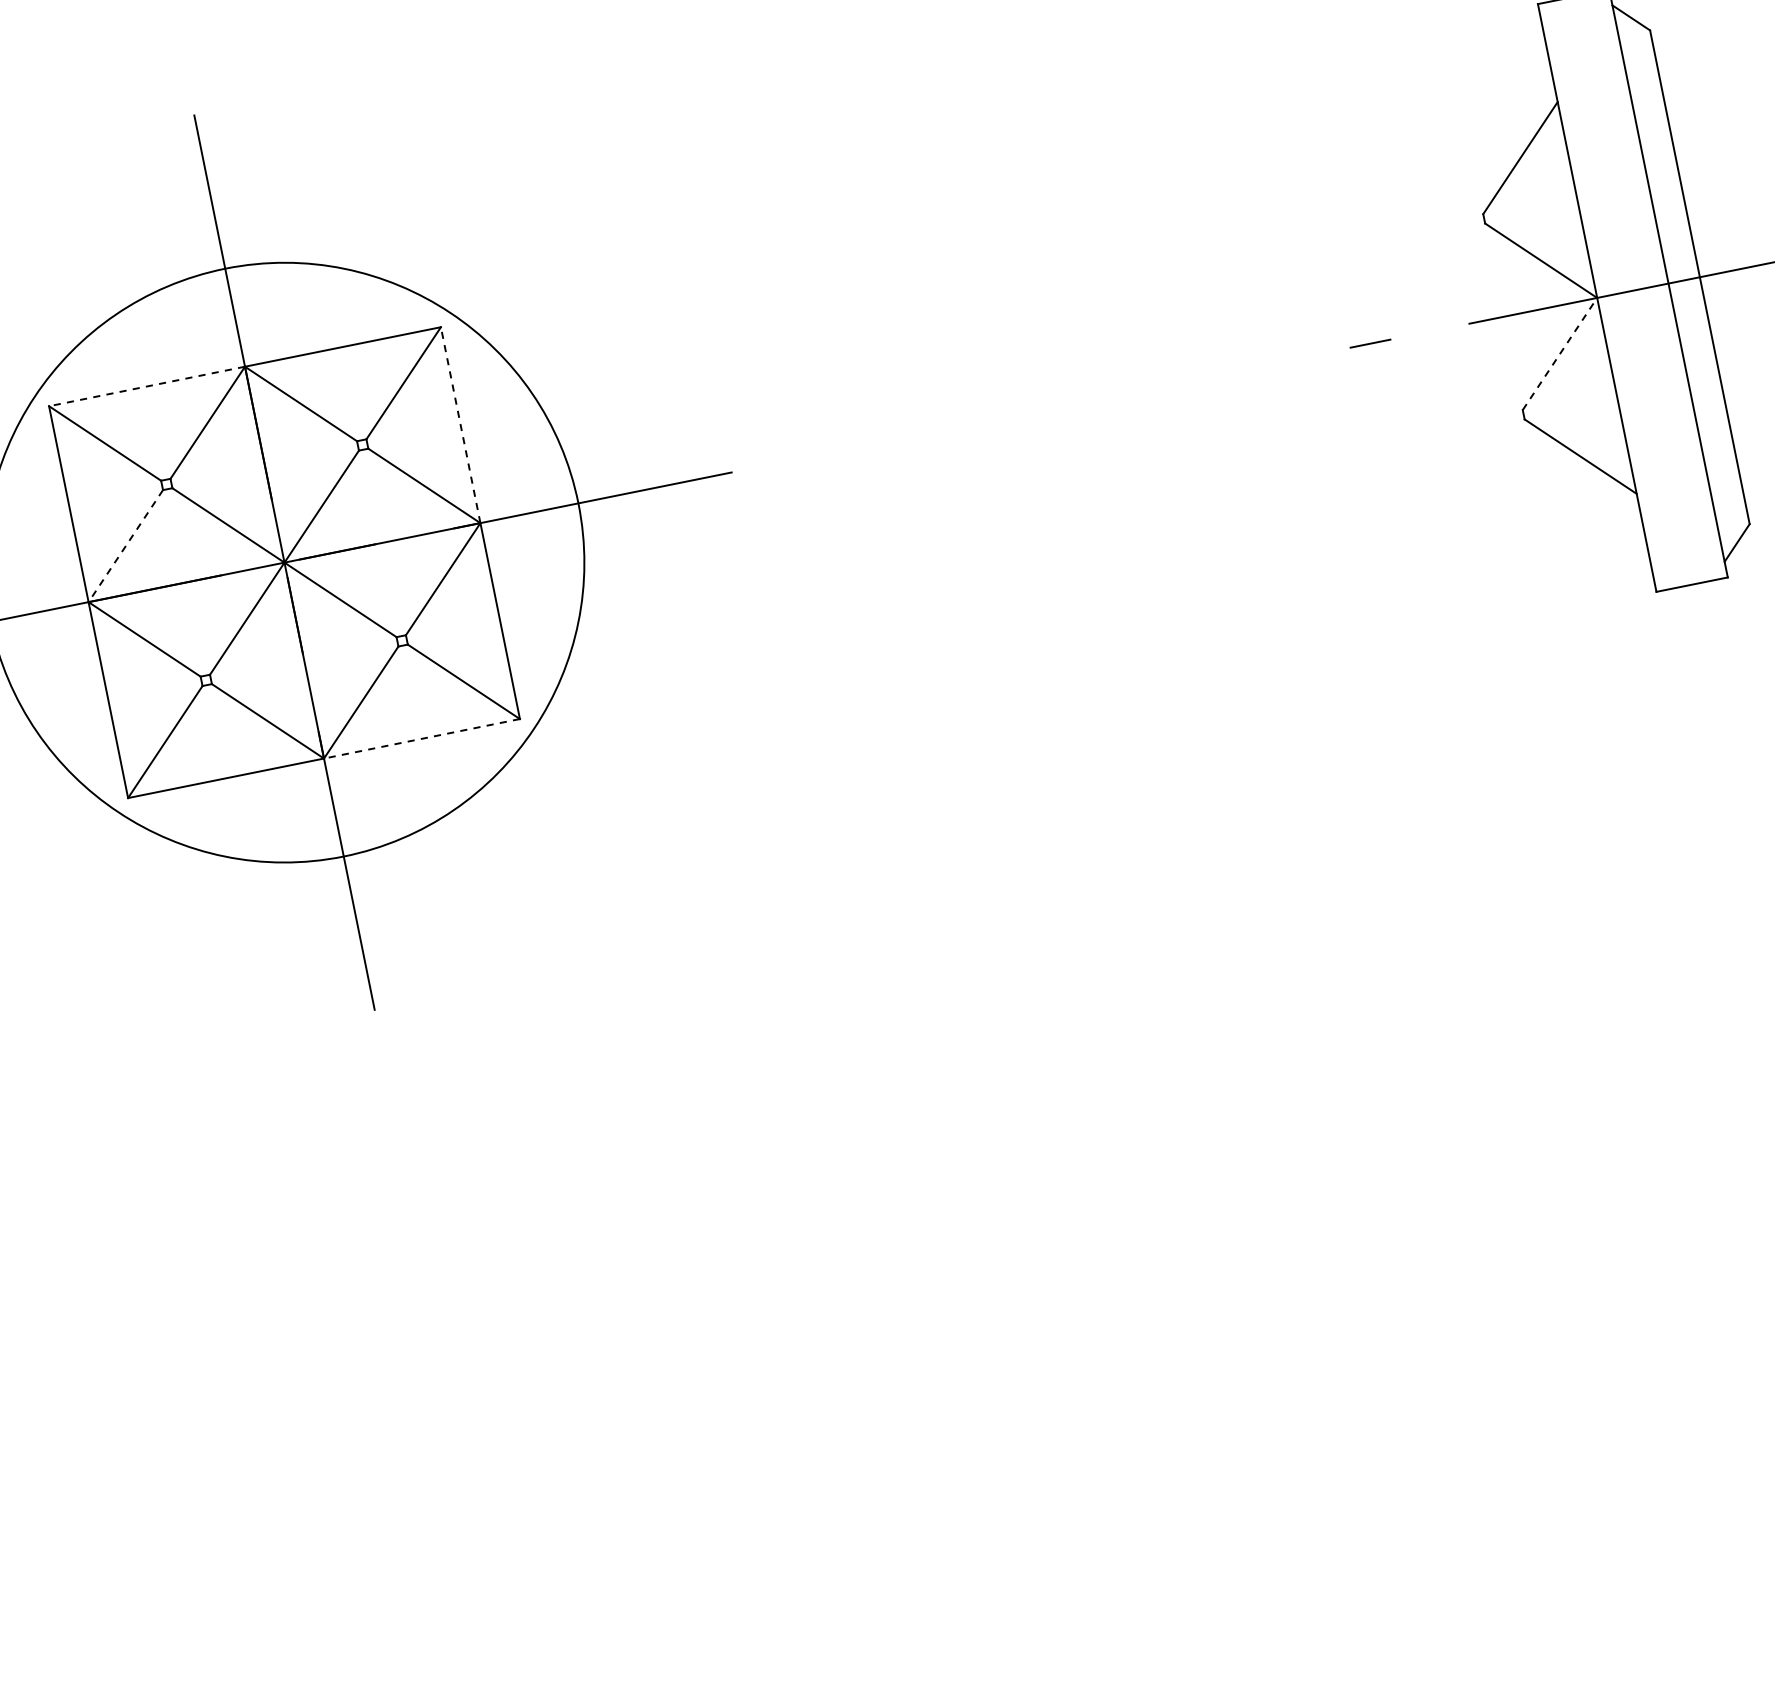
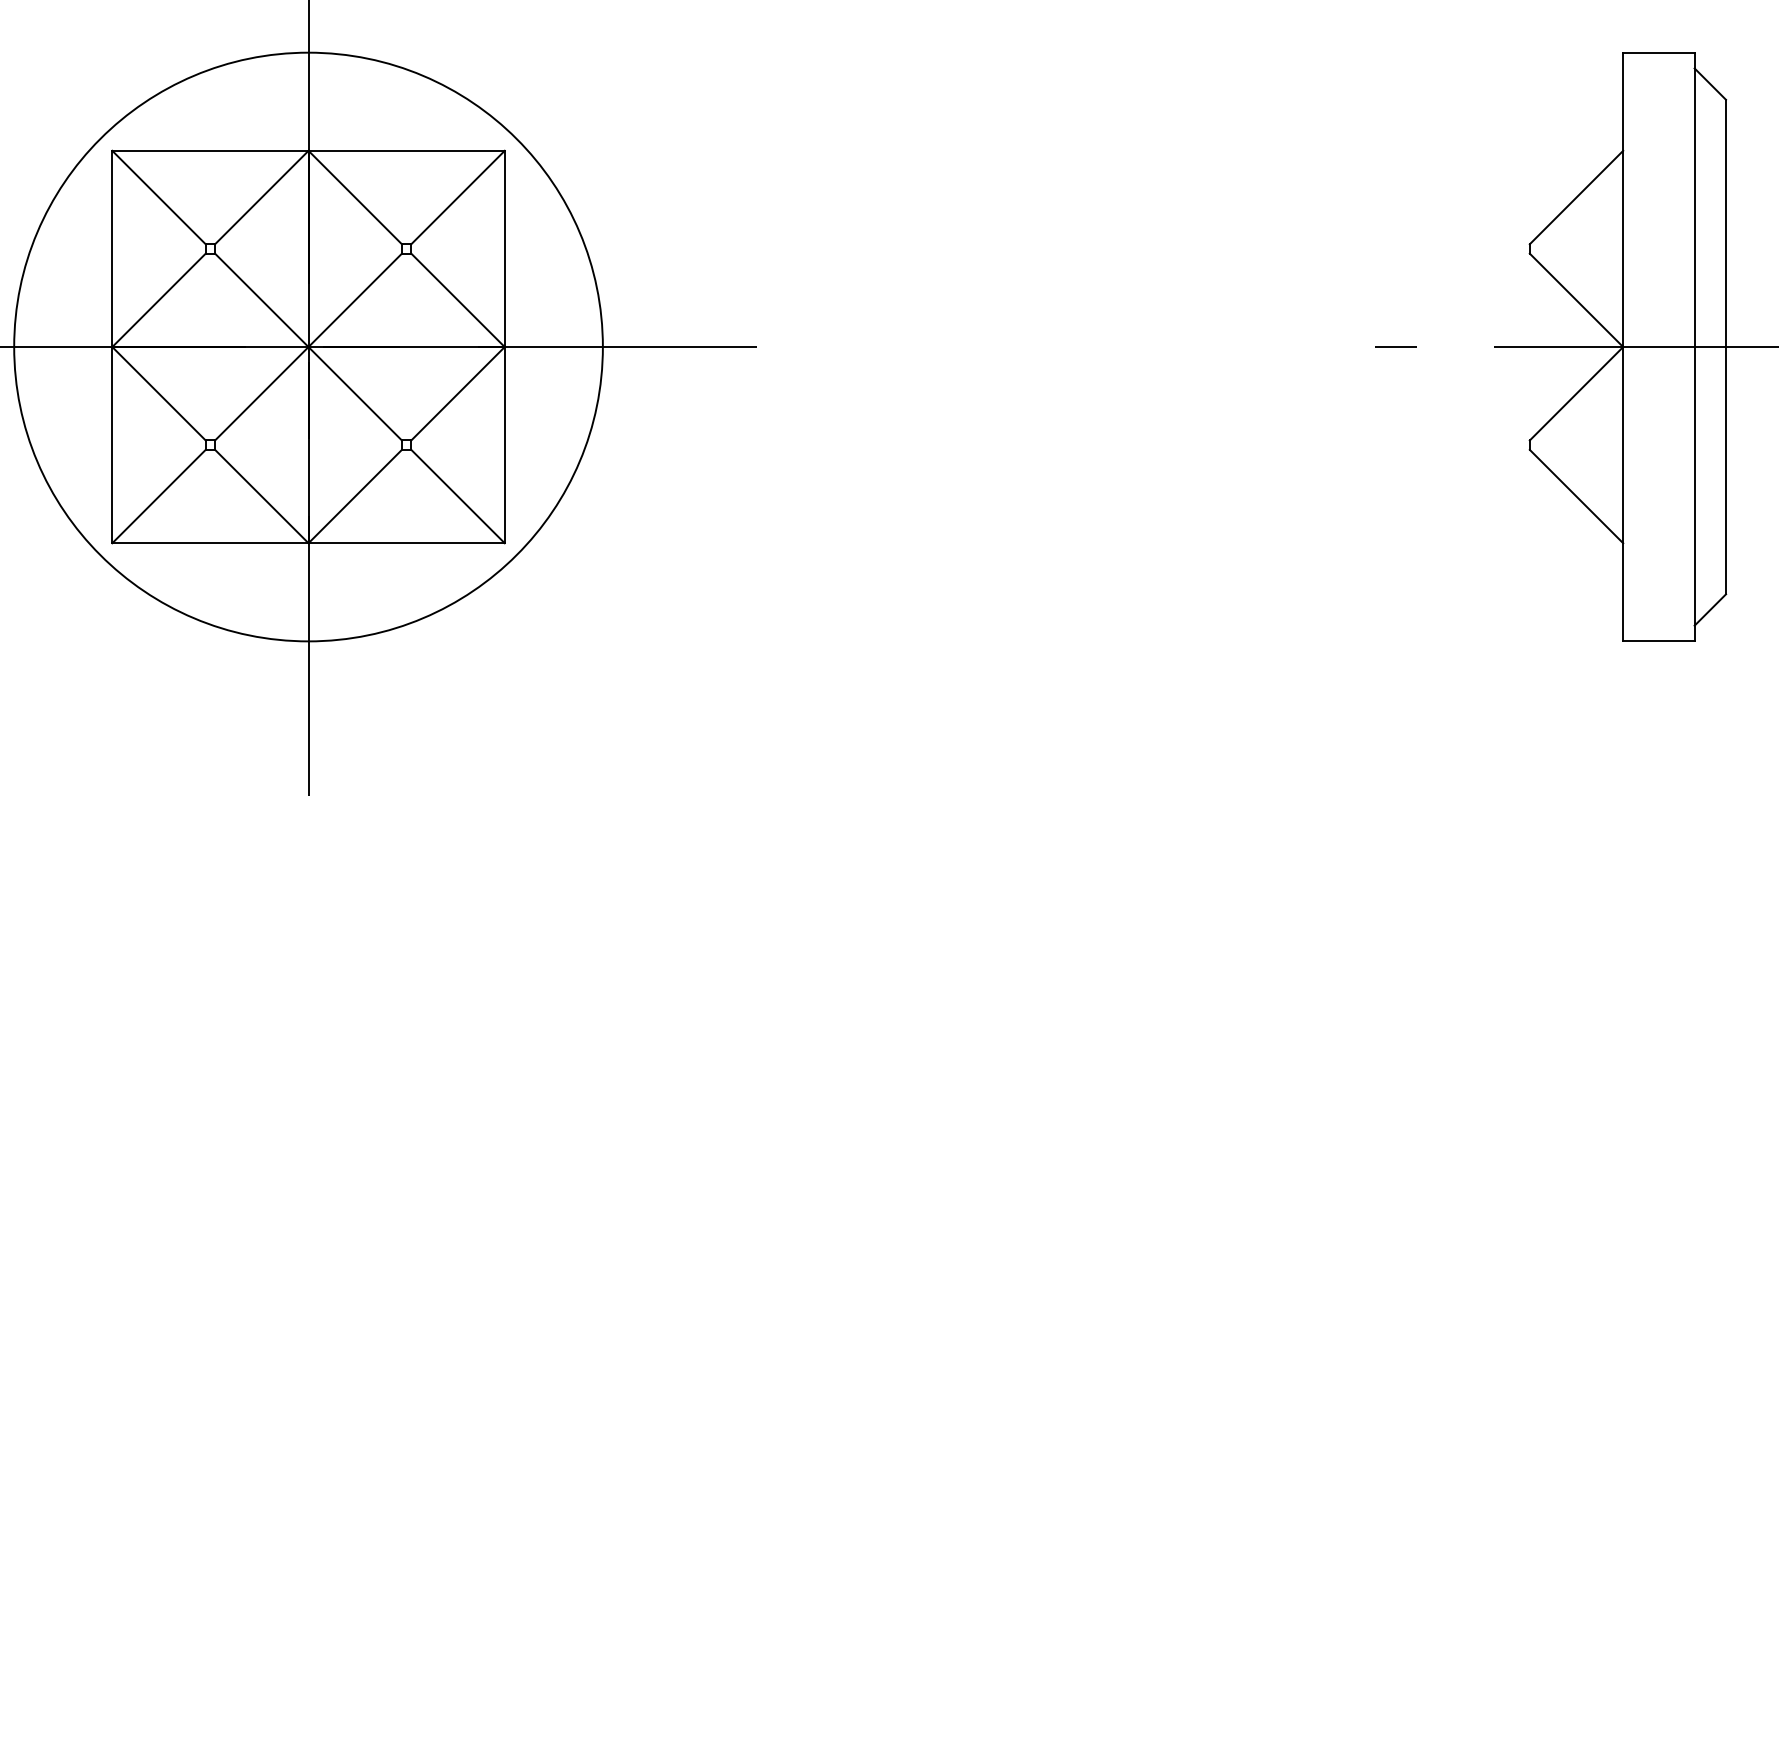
line: (1559, 353) -> (1576, 393), dashed -> solid
line: (146, 386) -> (209, 150), dashed -> solid
line: (460, 424) -> (504, 248), dashed -> solid
line: (125, 546) -> (158, 300), dashed -> solid
line: (421, 739) -> (406, 543), dashed -> solid

